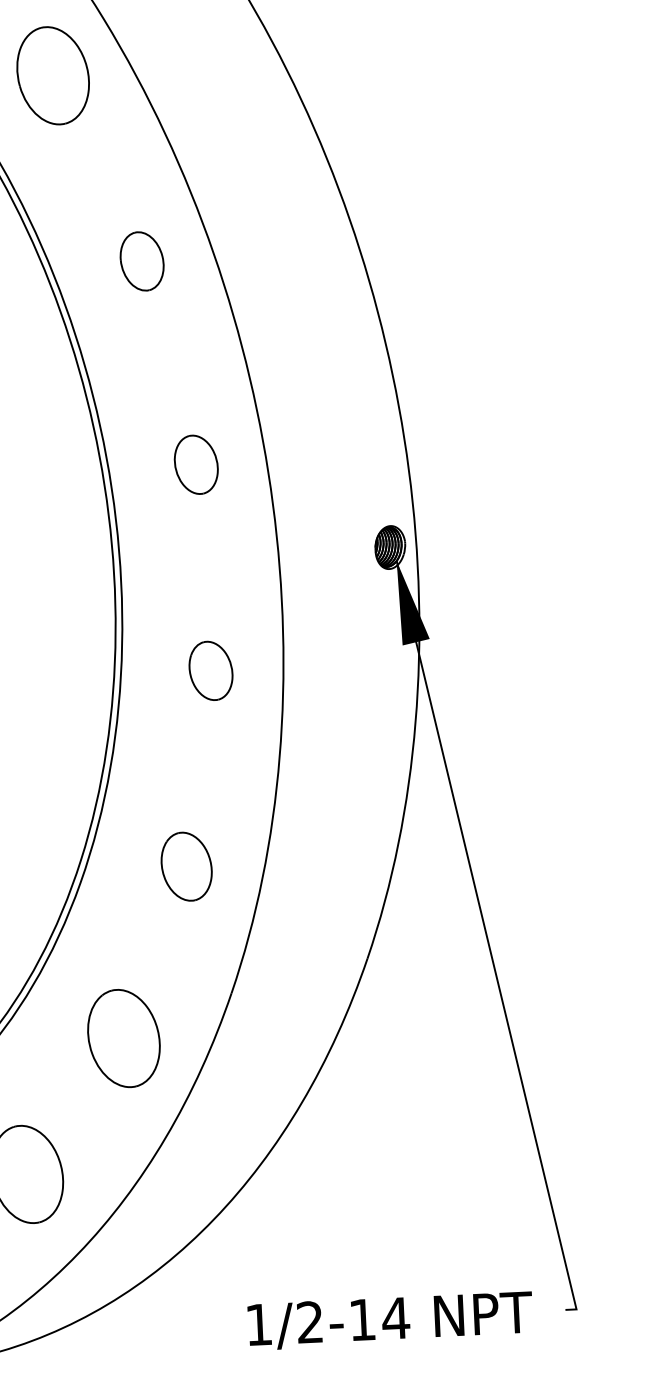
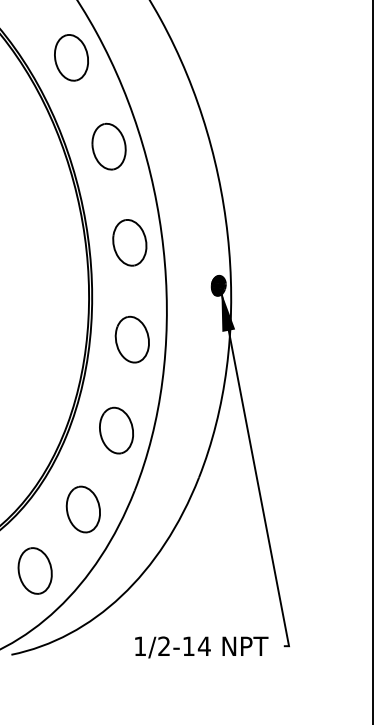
part: (140, 261) -> (108, 146), size x1.67
part: (195, 463) -> (129, 242), size x1.67
part: (209, 670) -> (131, 339), size x1.67
part: (186, 866) -> (116, 430), size x1.43

